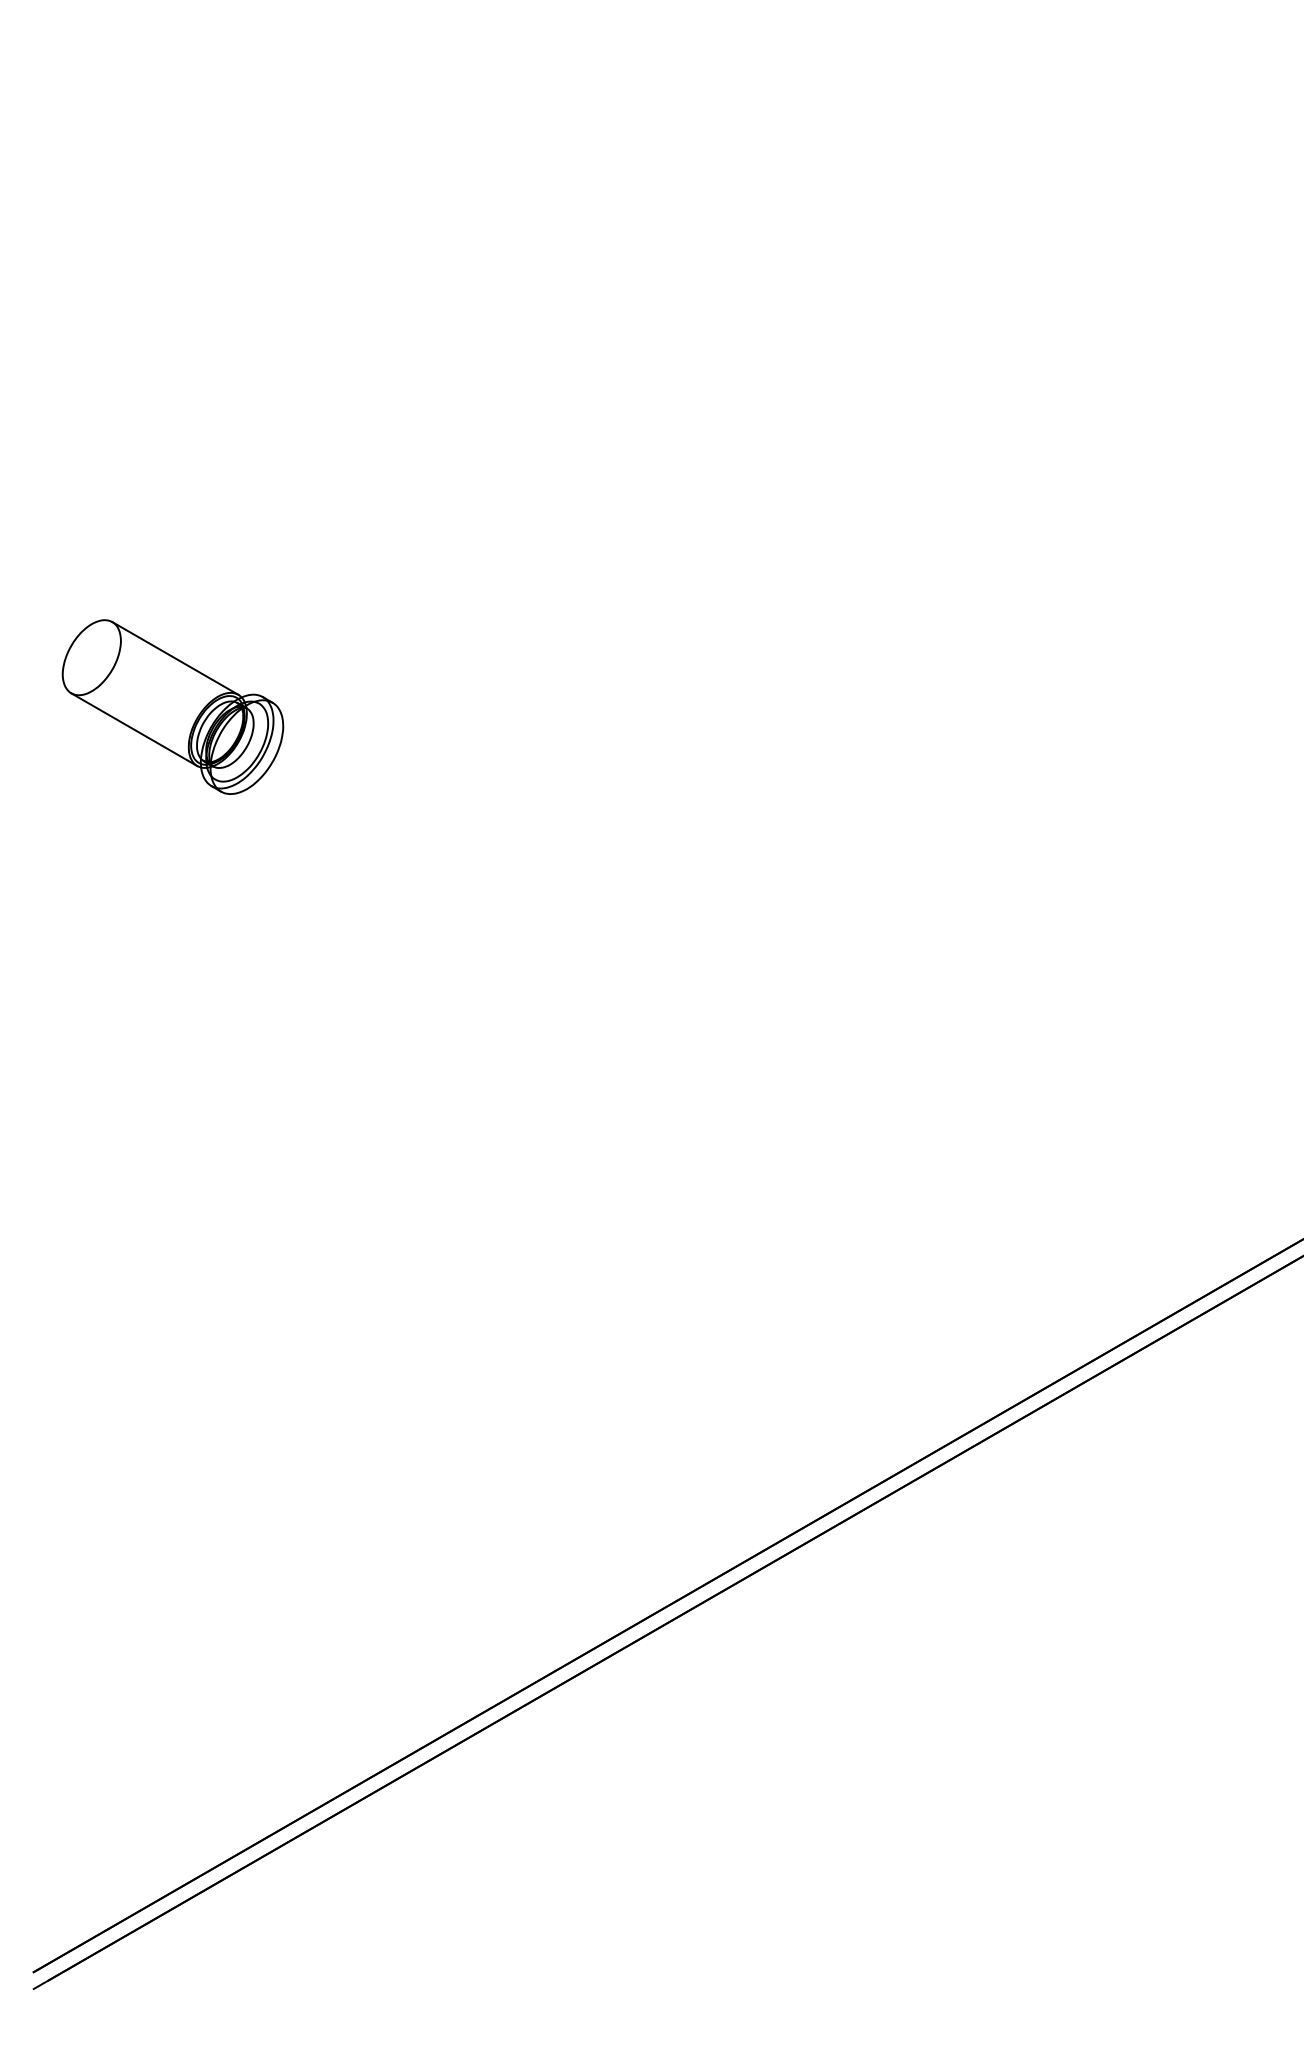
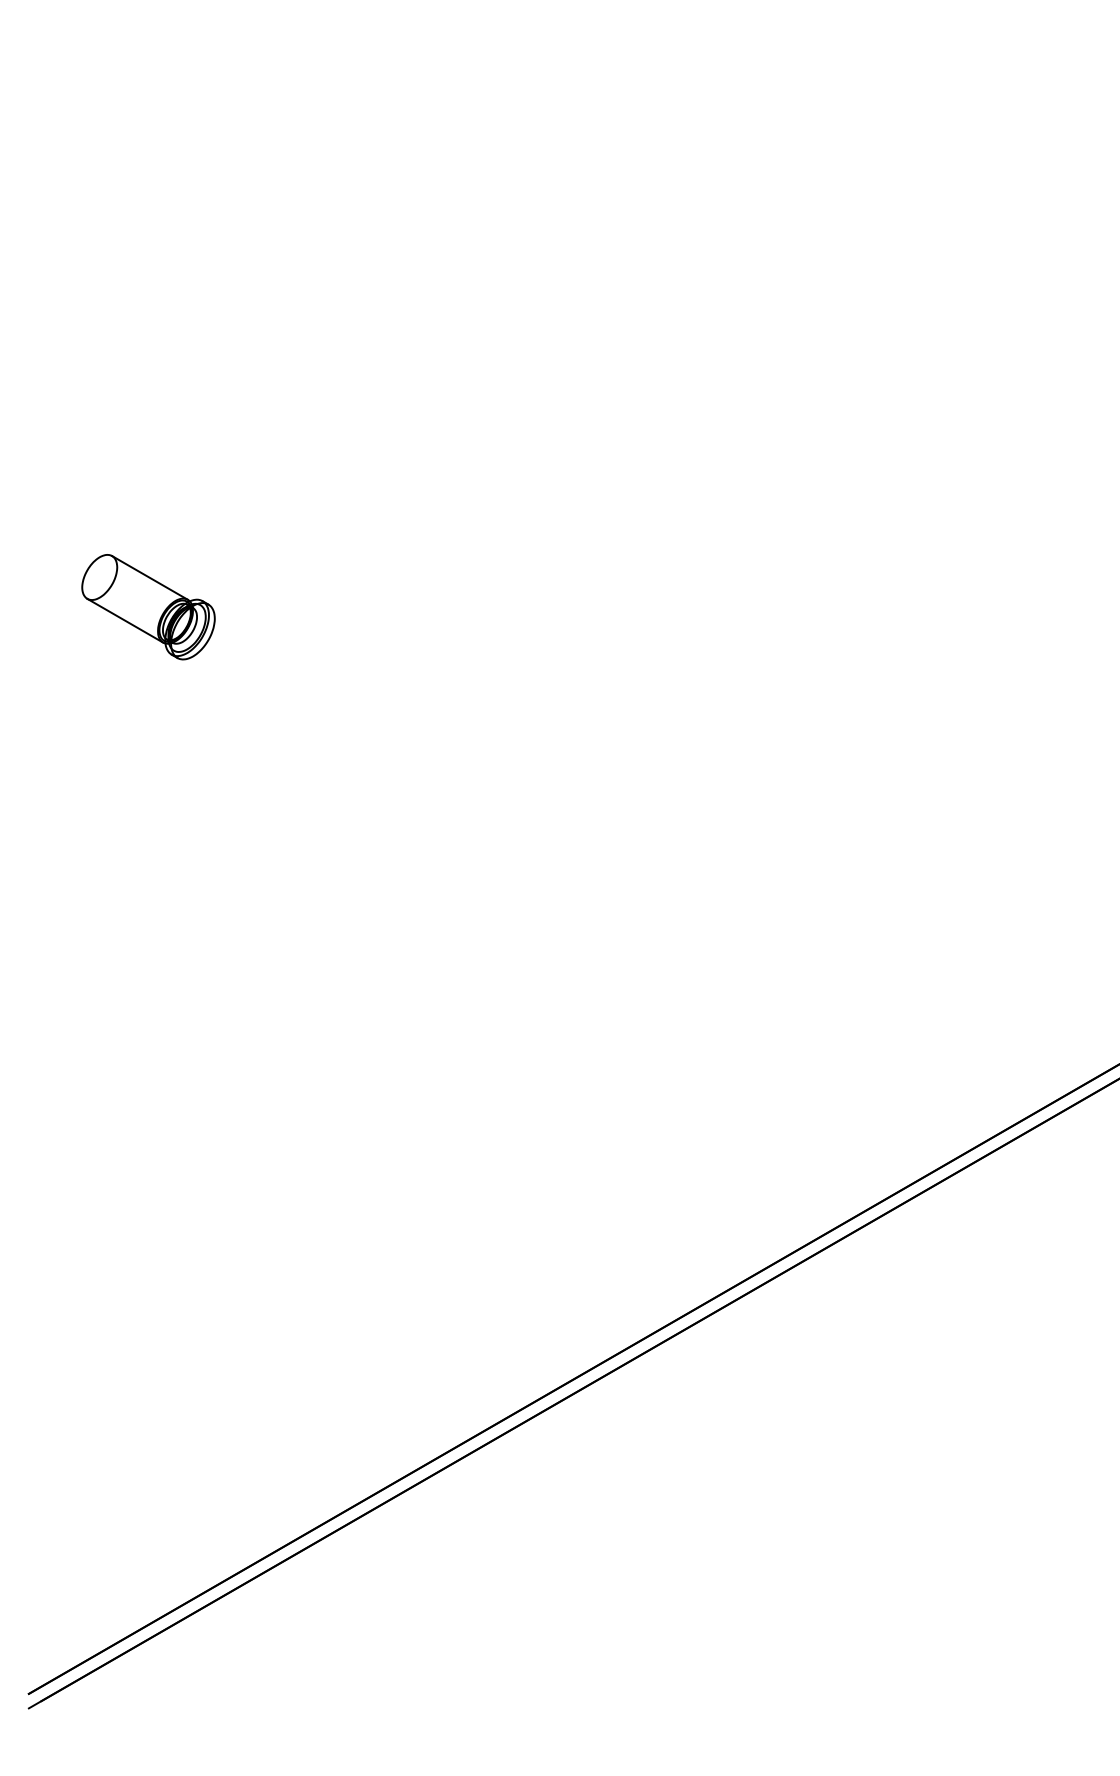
part: (172, 706) -> (148, 606), size x0.7

